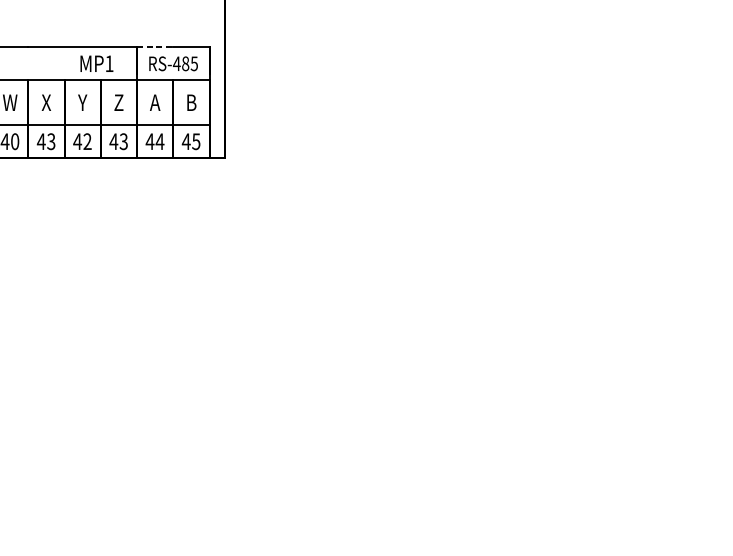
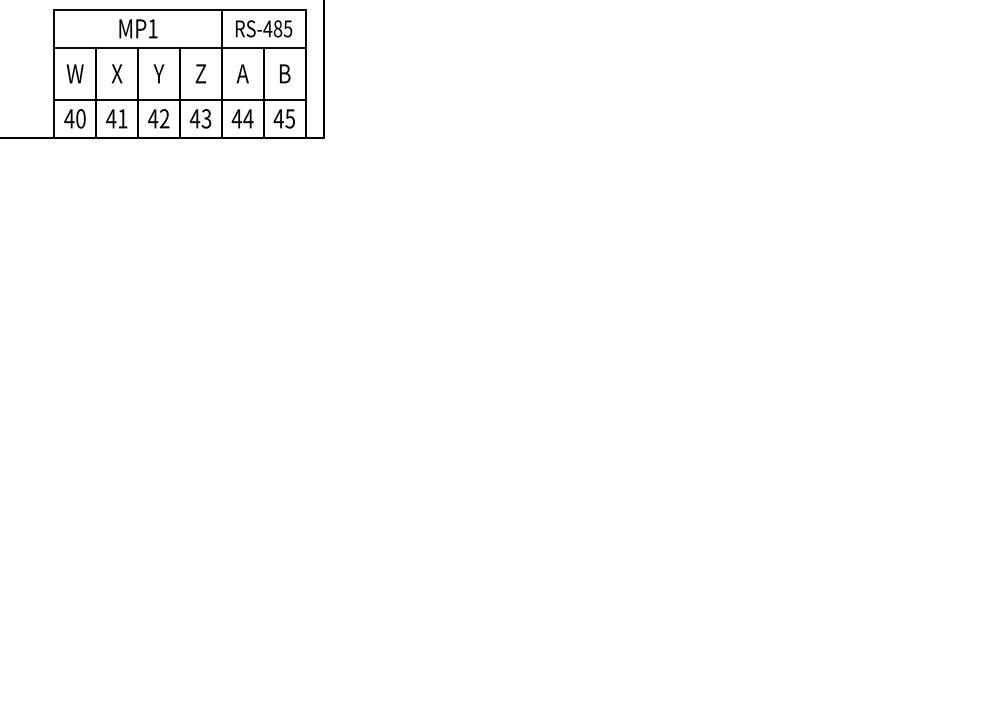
line: (154, 47) -> (242, 9), dashed -> solid
text: (96, 63) -> (138, 28), moved
text: (51, 141) -> (122, 118), 43 -> 41

